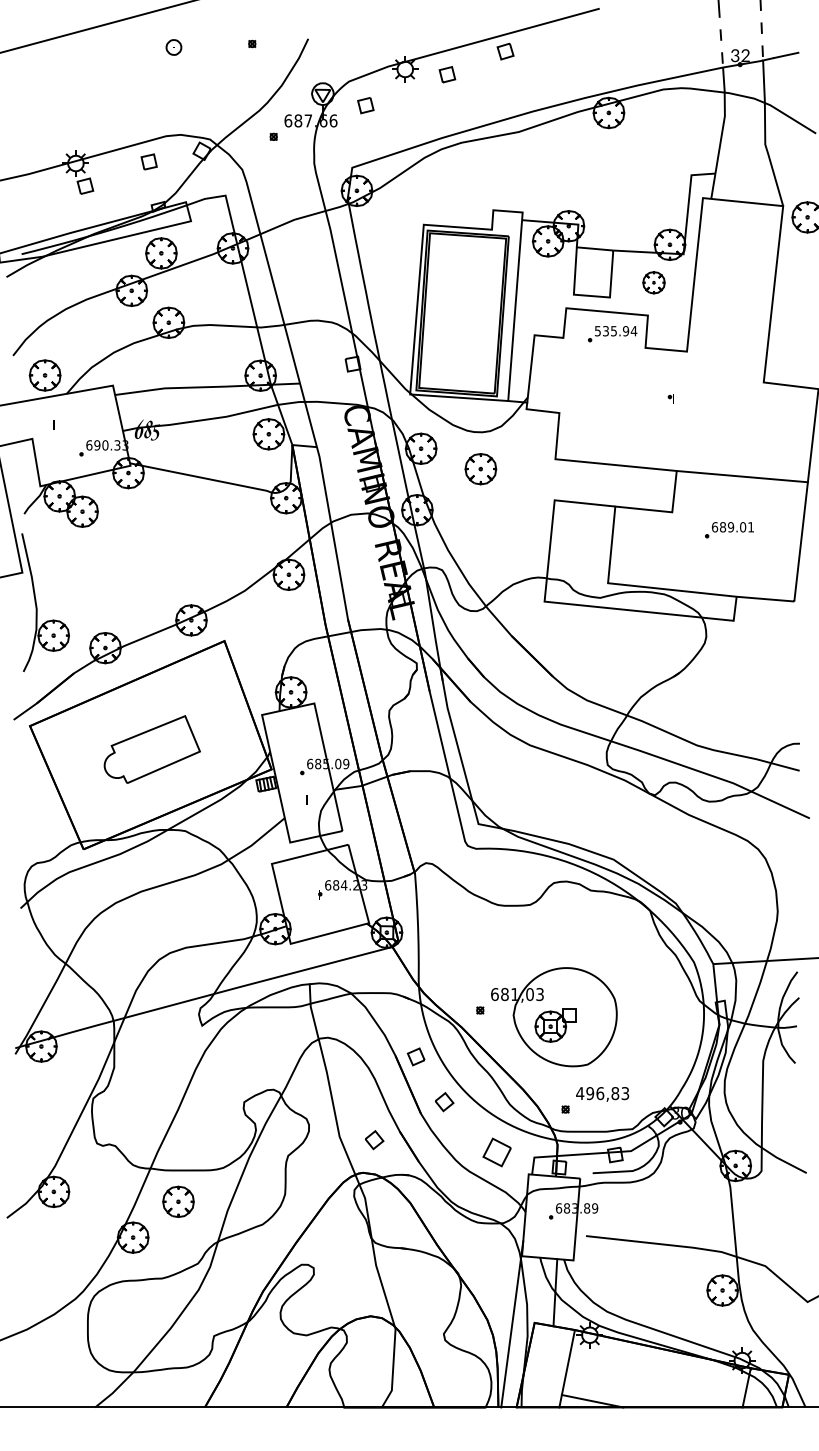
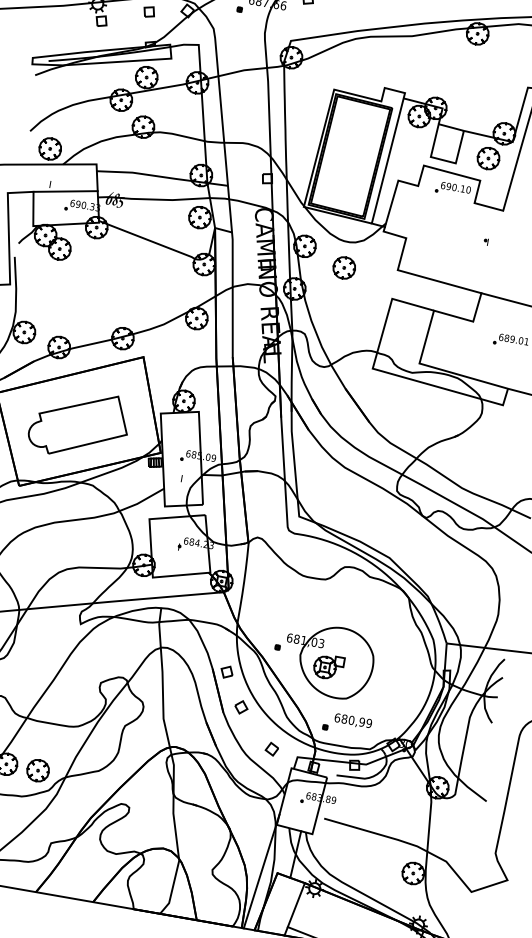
part: (653, 282) -> (488, 158), size x1.43
text: (615, 331) -> (455, 187), 535.94 -> 690.10
line: (76, 430) -> (65, 191), added
part: (152, 749) -> (79, 424), size x1.43
text: (602, 1093) -> (353, 720), 496,83 -> 680,99
part: (374, 1140) -> (187, 725), removed
part: (496, 1152) -> (271, 749), size x0.62
part: (178, 1201) -> (38, 770), moved

